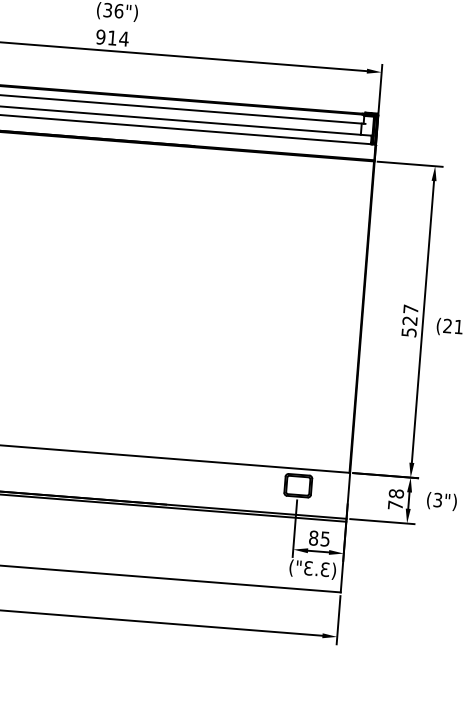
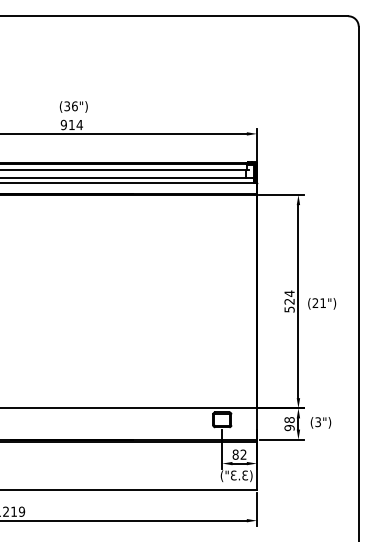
text: (410, 309) -> (289, 293), 527 -> 524
text: (395, 506) -> (289, 428), 78 -> 98
text: (325, 538) -> (243, 454), 85 -> 82

